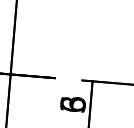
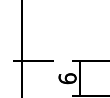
text: (72, 104) -> (67, 78), 3 -> 6

